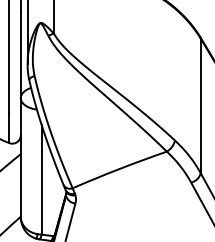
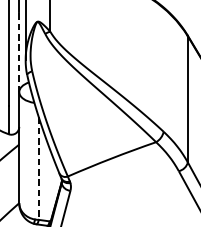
line: (20, 55) -> (19, 52), solid -> dashed
line: (41, 179) -> (38, 168), solid -> dashed

